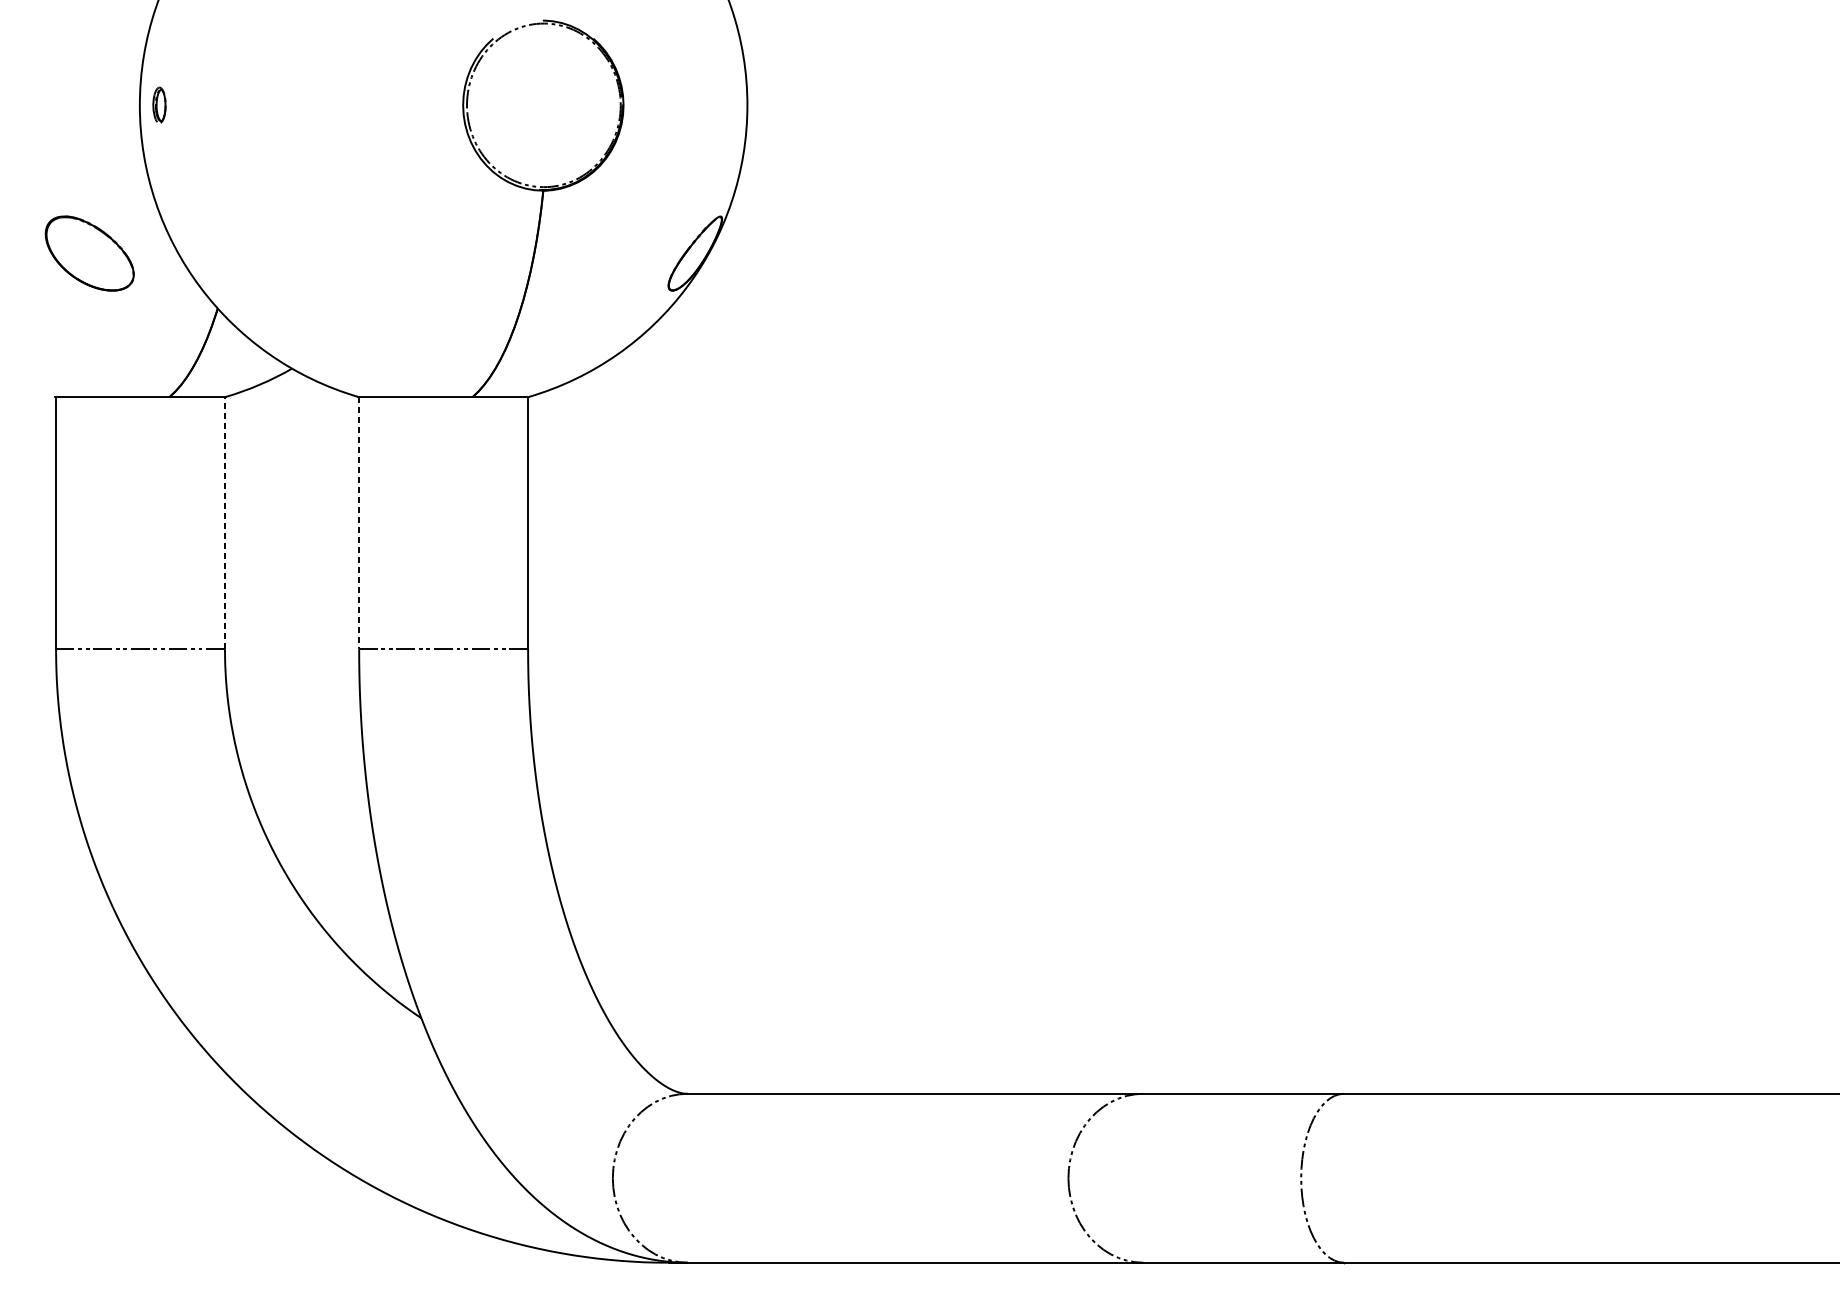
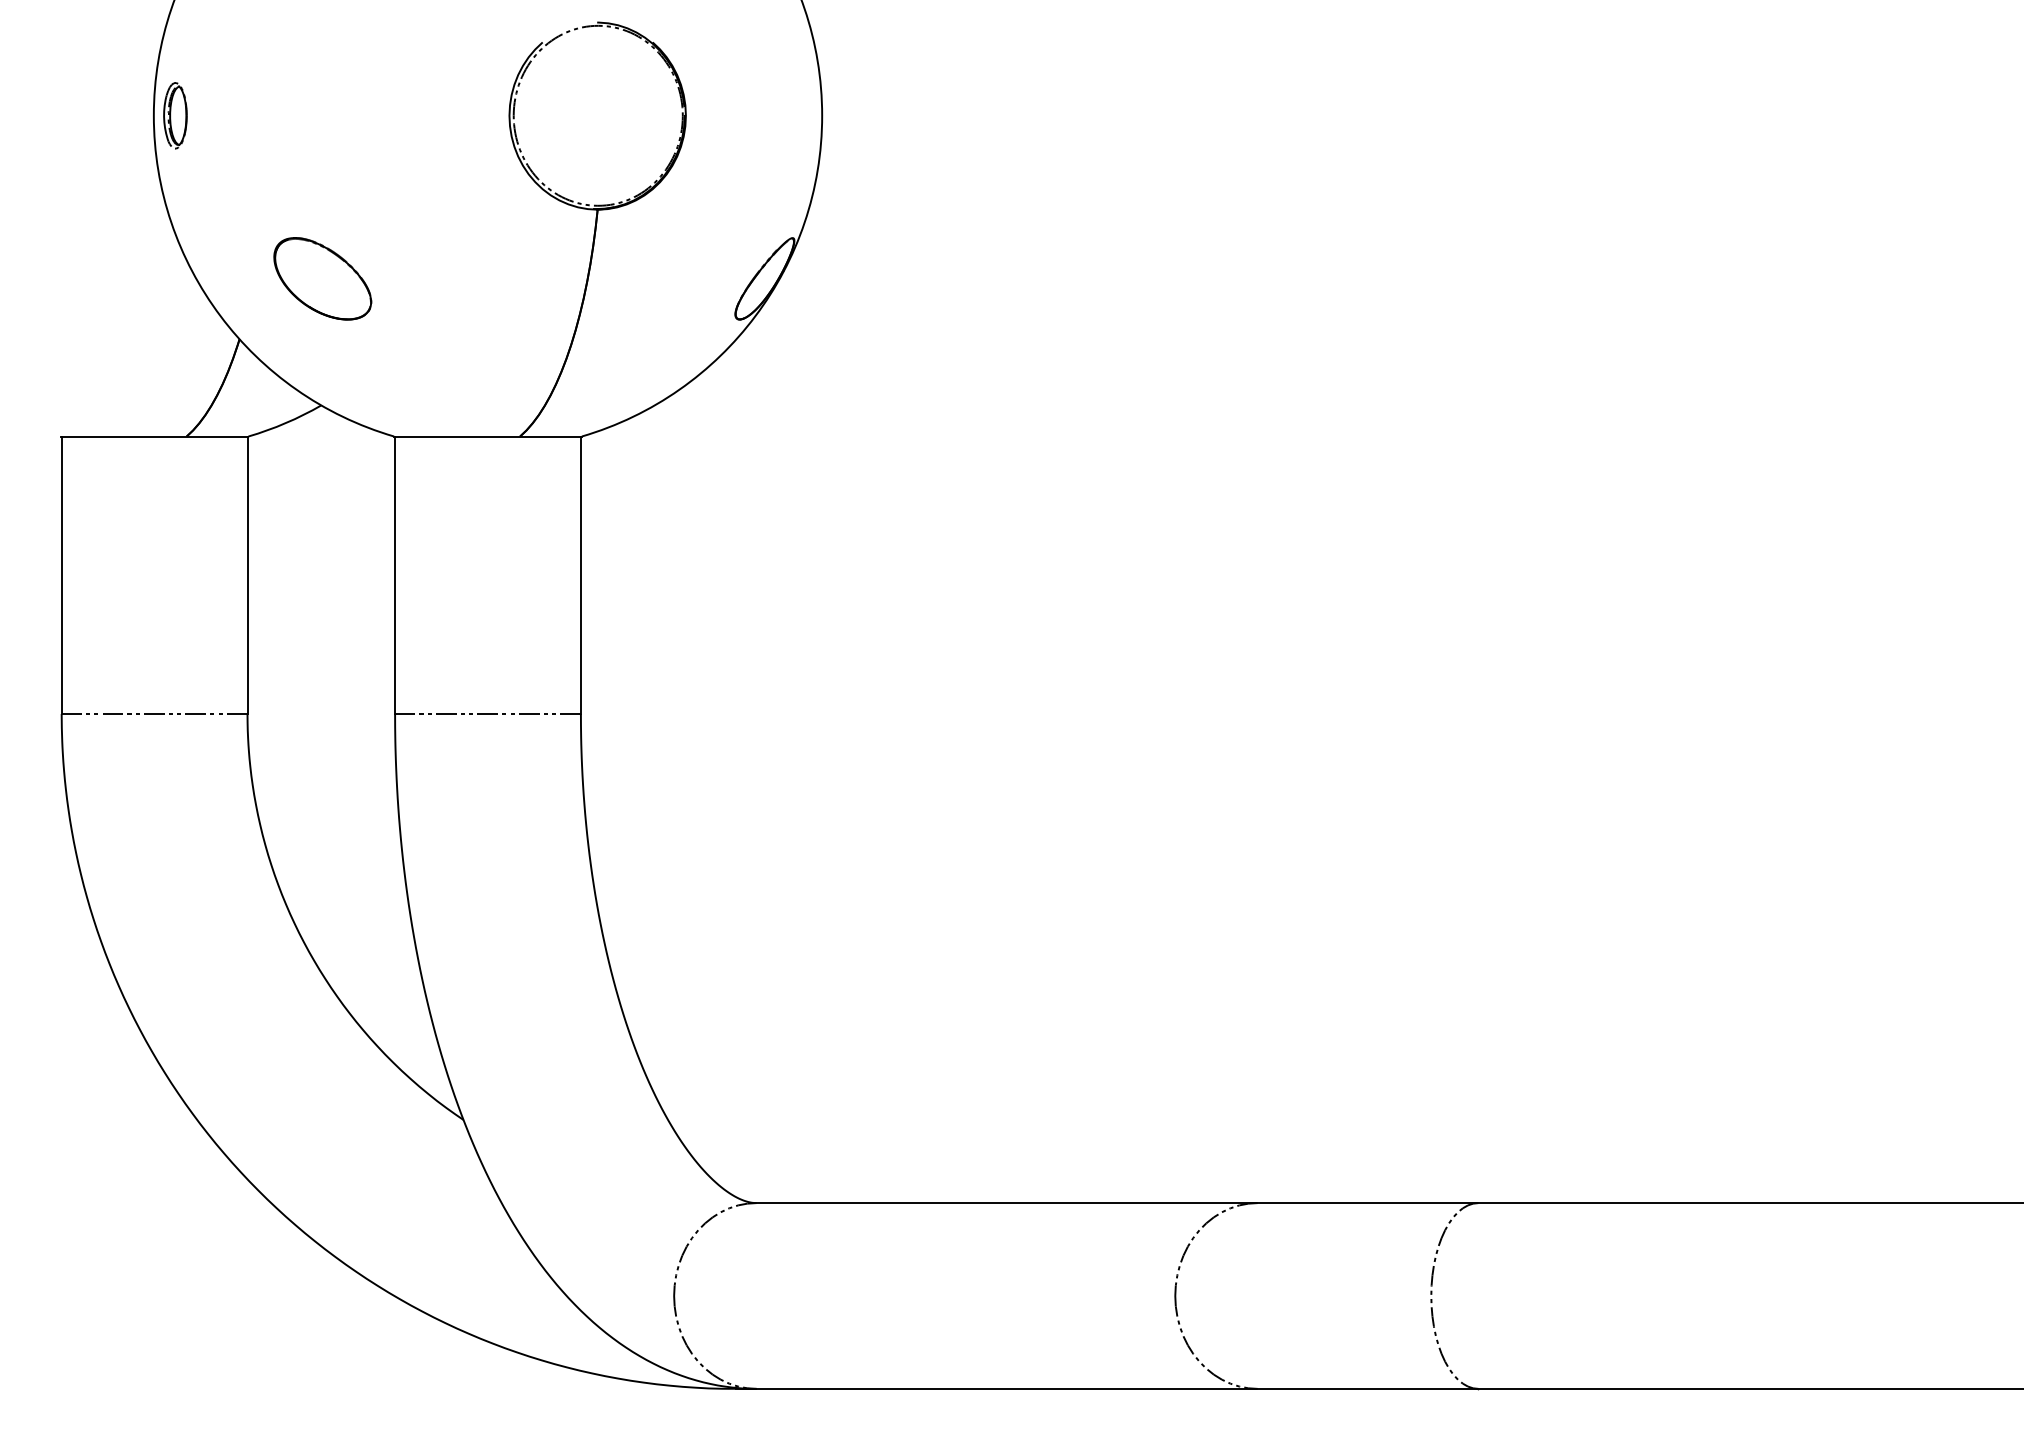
part: (159, 105) -> (175, 115), size x1.67
part: (89, 253) -> (322, 278), moved
line: (224, 523) -> (247, 575), dashed -> solid
line: (359, 523) -> (395, 575), dashed -> solid

